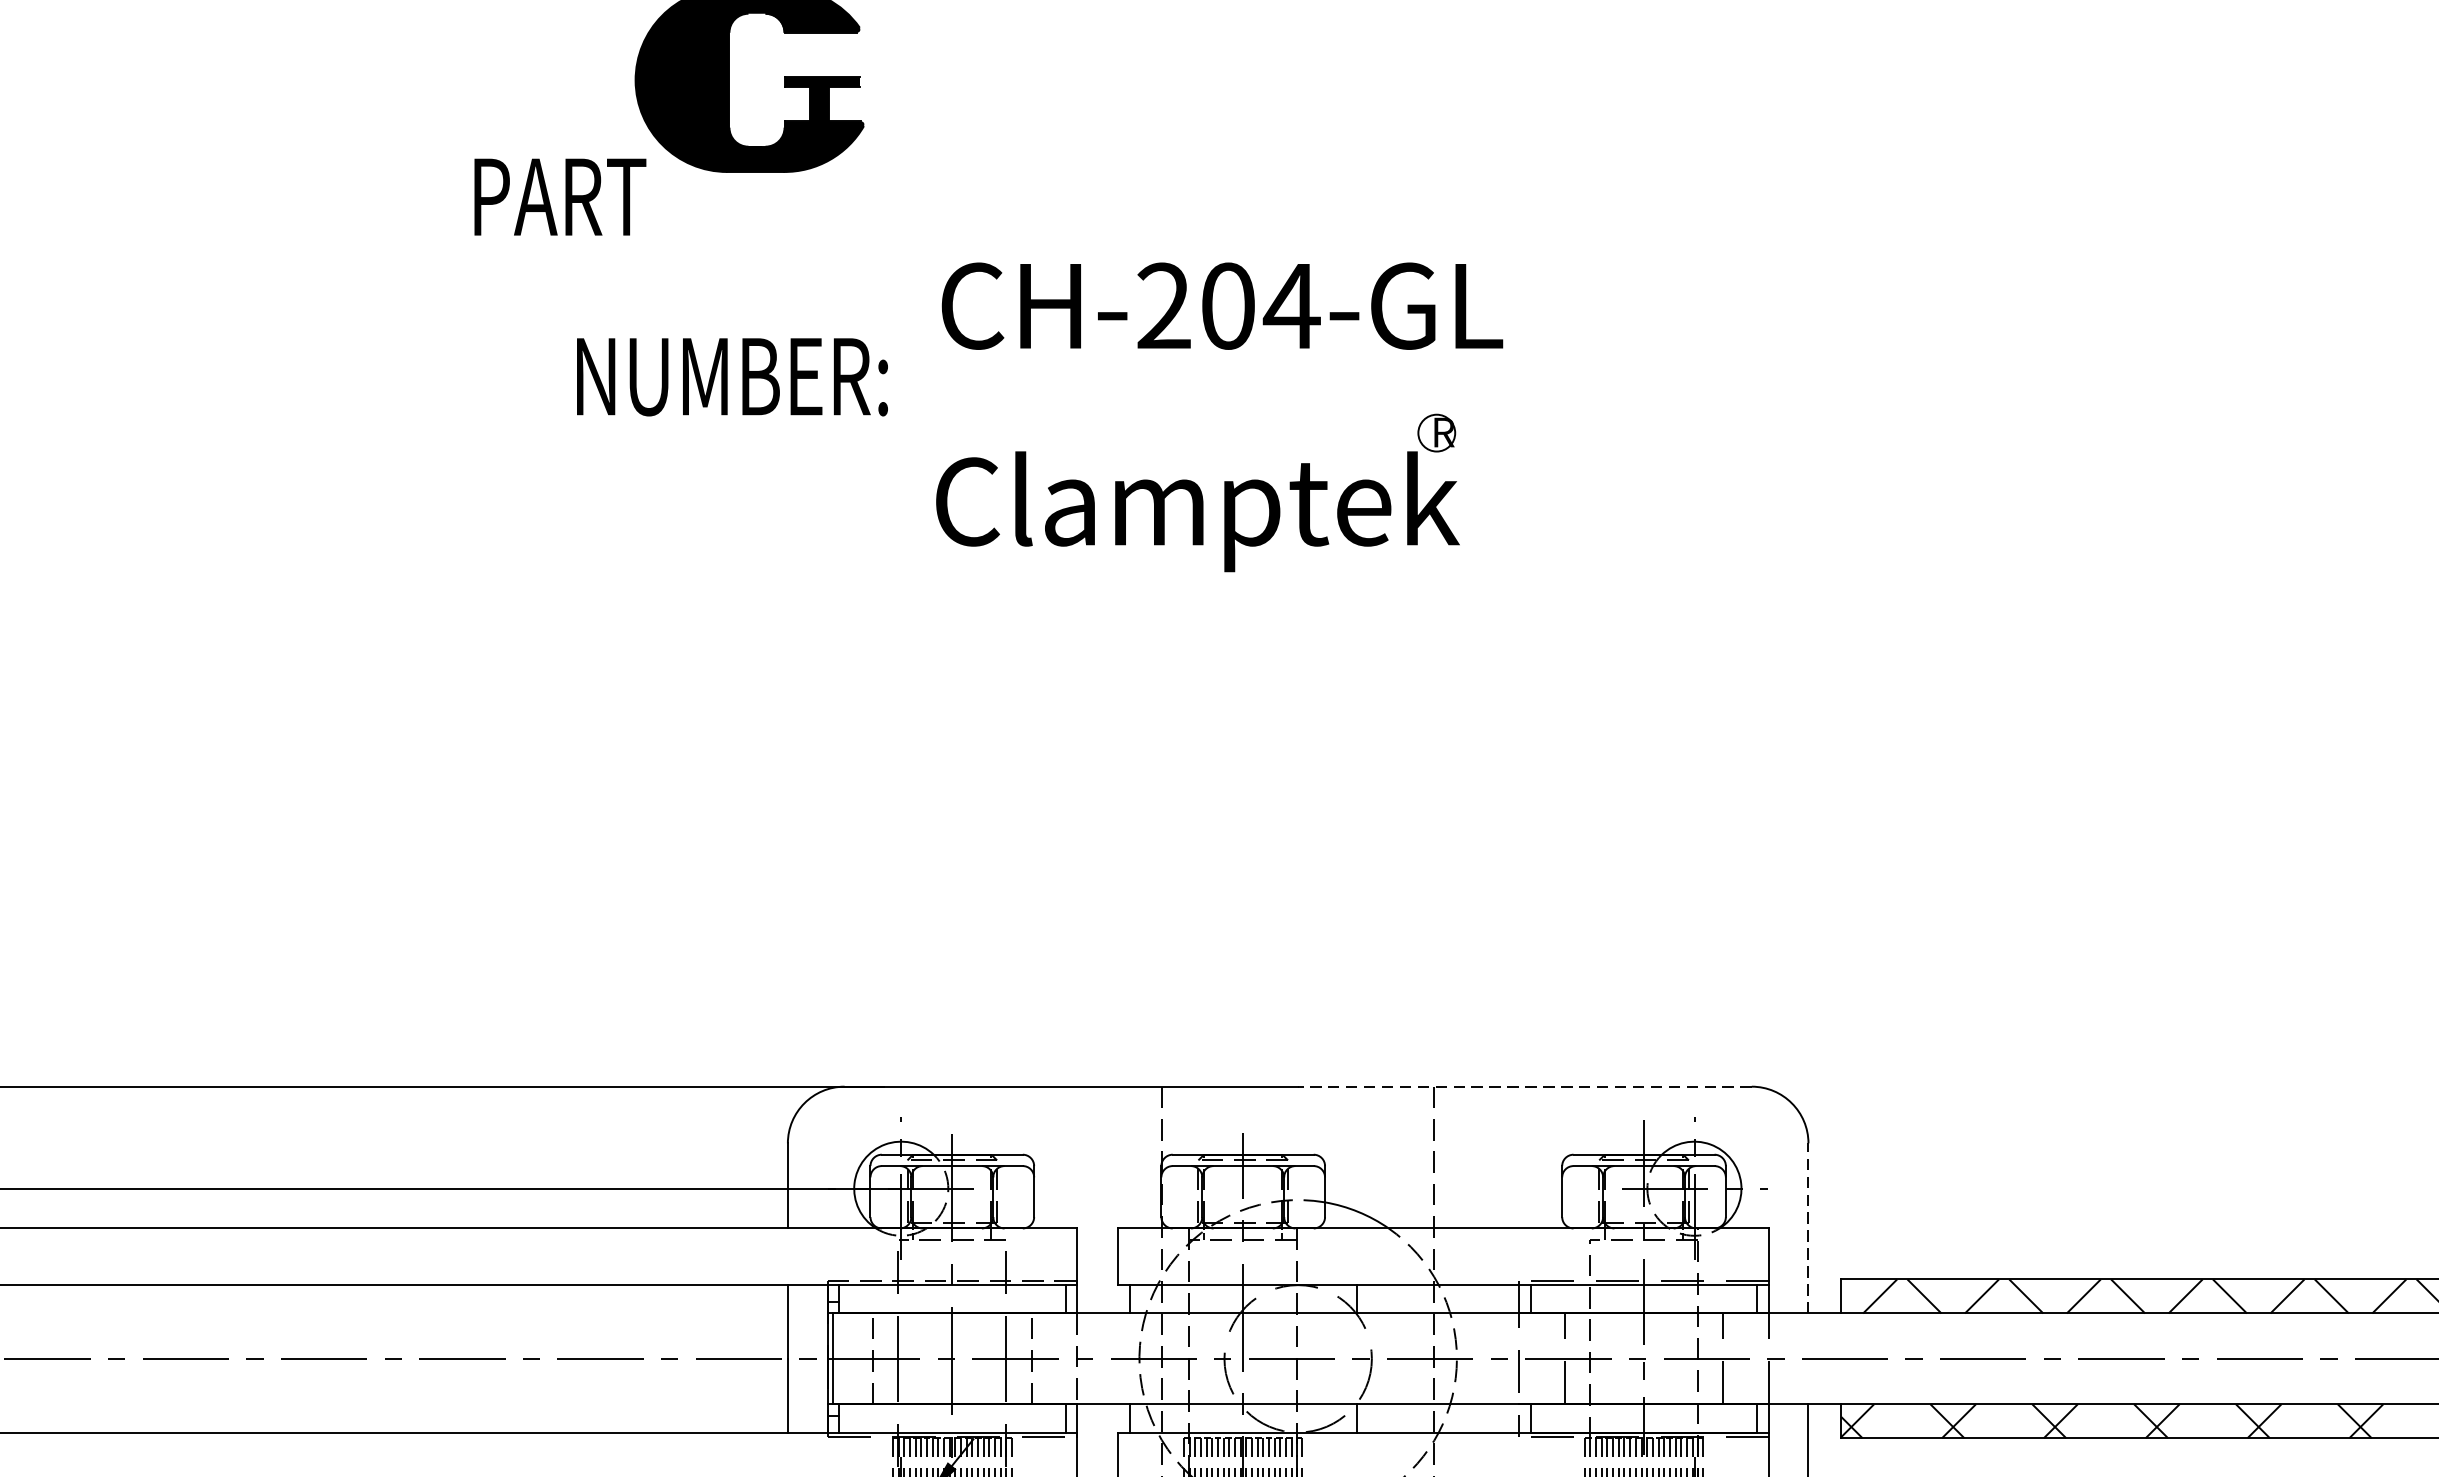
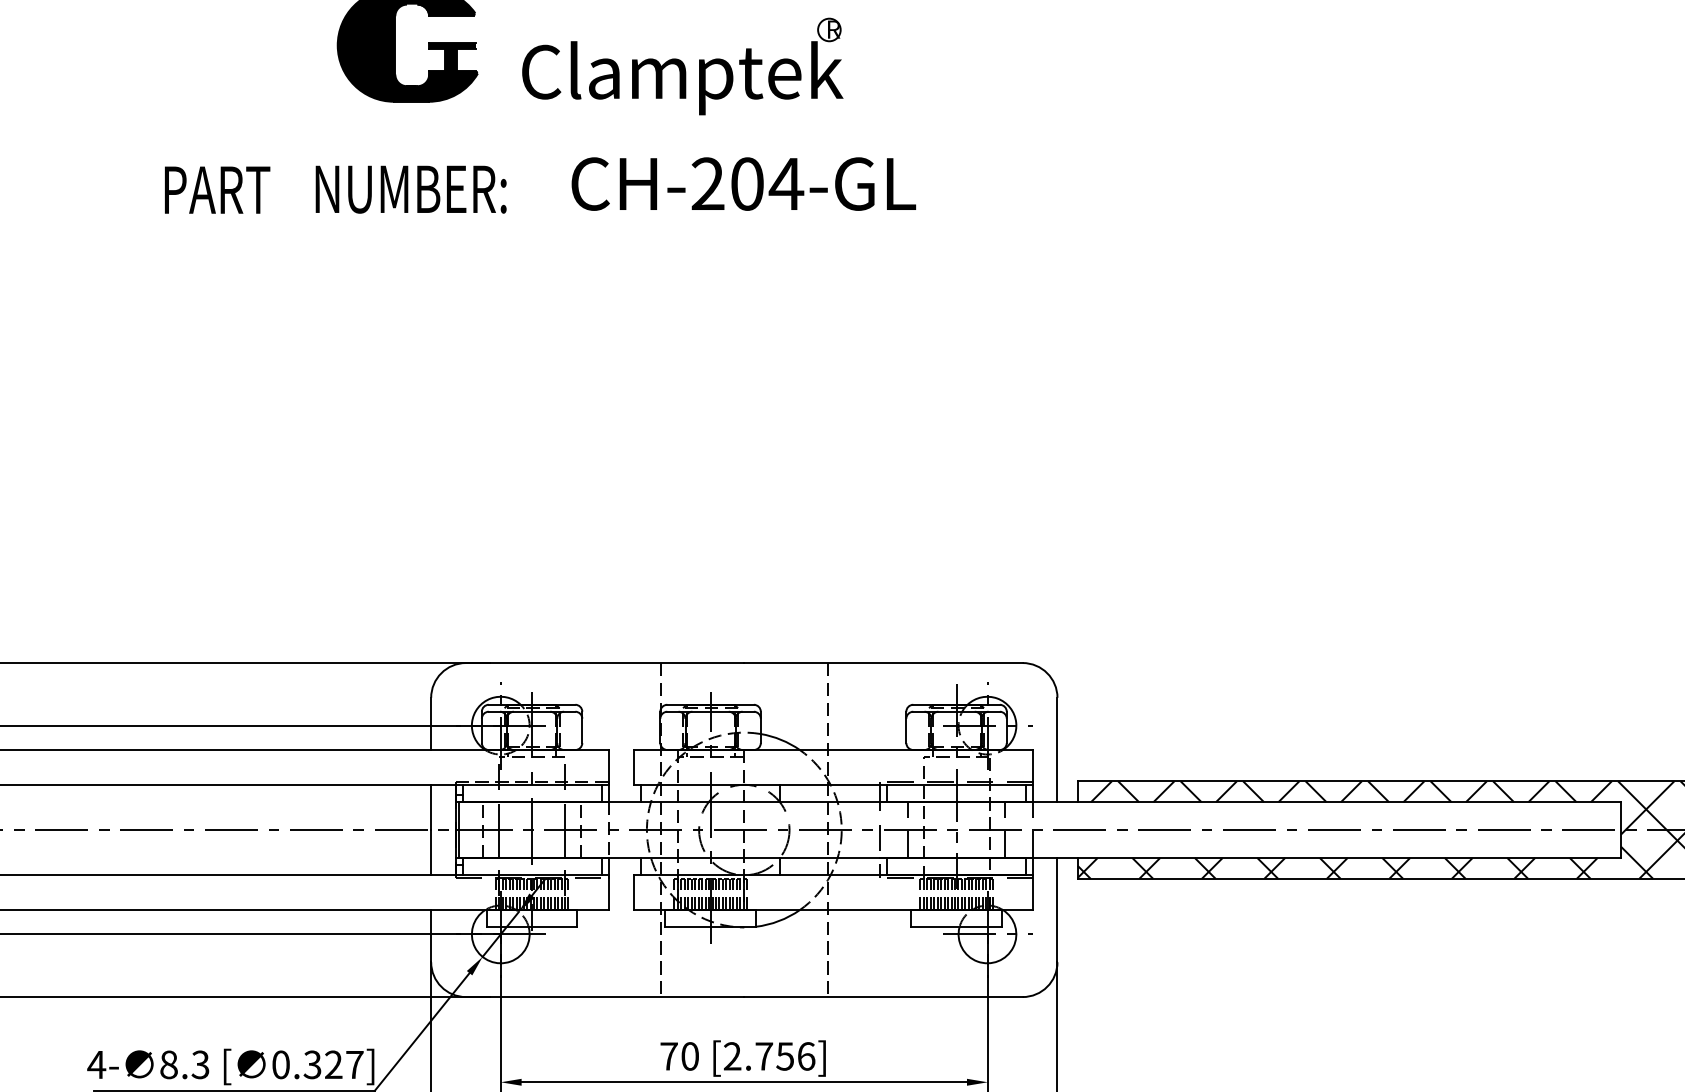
text: (560, 196) -> (217, 189), moved
text: (1221, 305) -> (743, 183), moved
text: (731, 376) -> (410, 189), moved
part: (1197, 492) -> (682, 66), moved
line: (1524, 1087) -> (883, 663), dashed -> solid
line: (1808, 1227) -> (1057, 749), dashed -> solid

